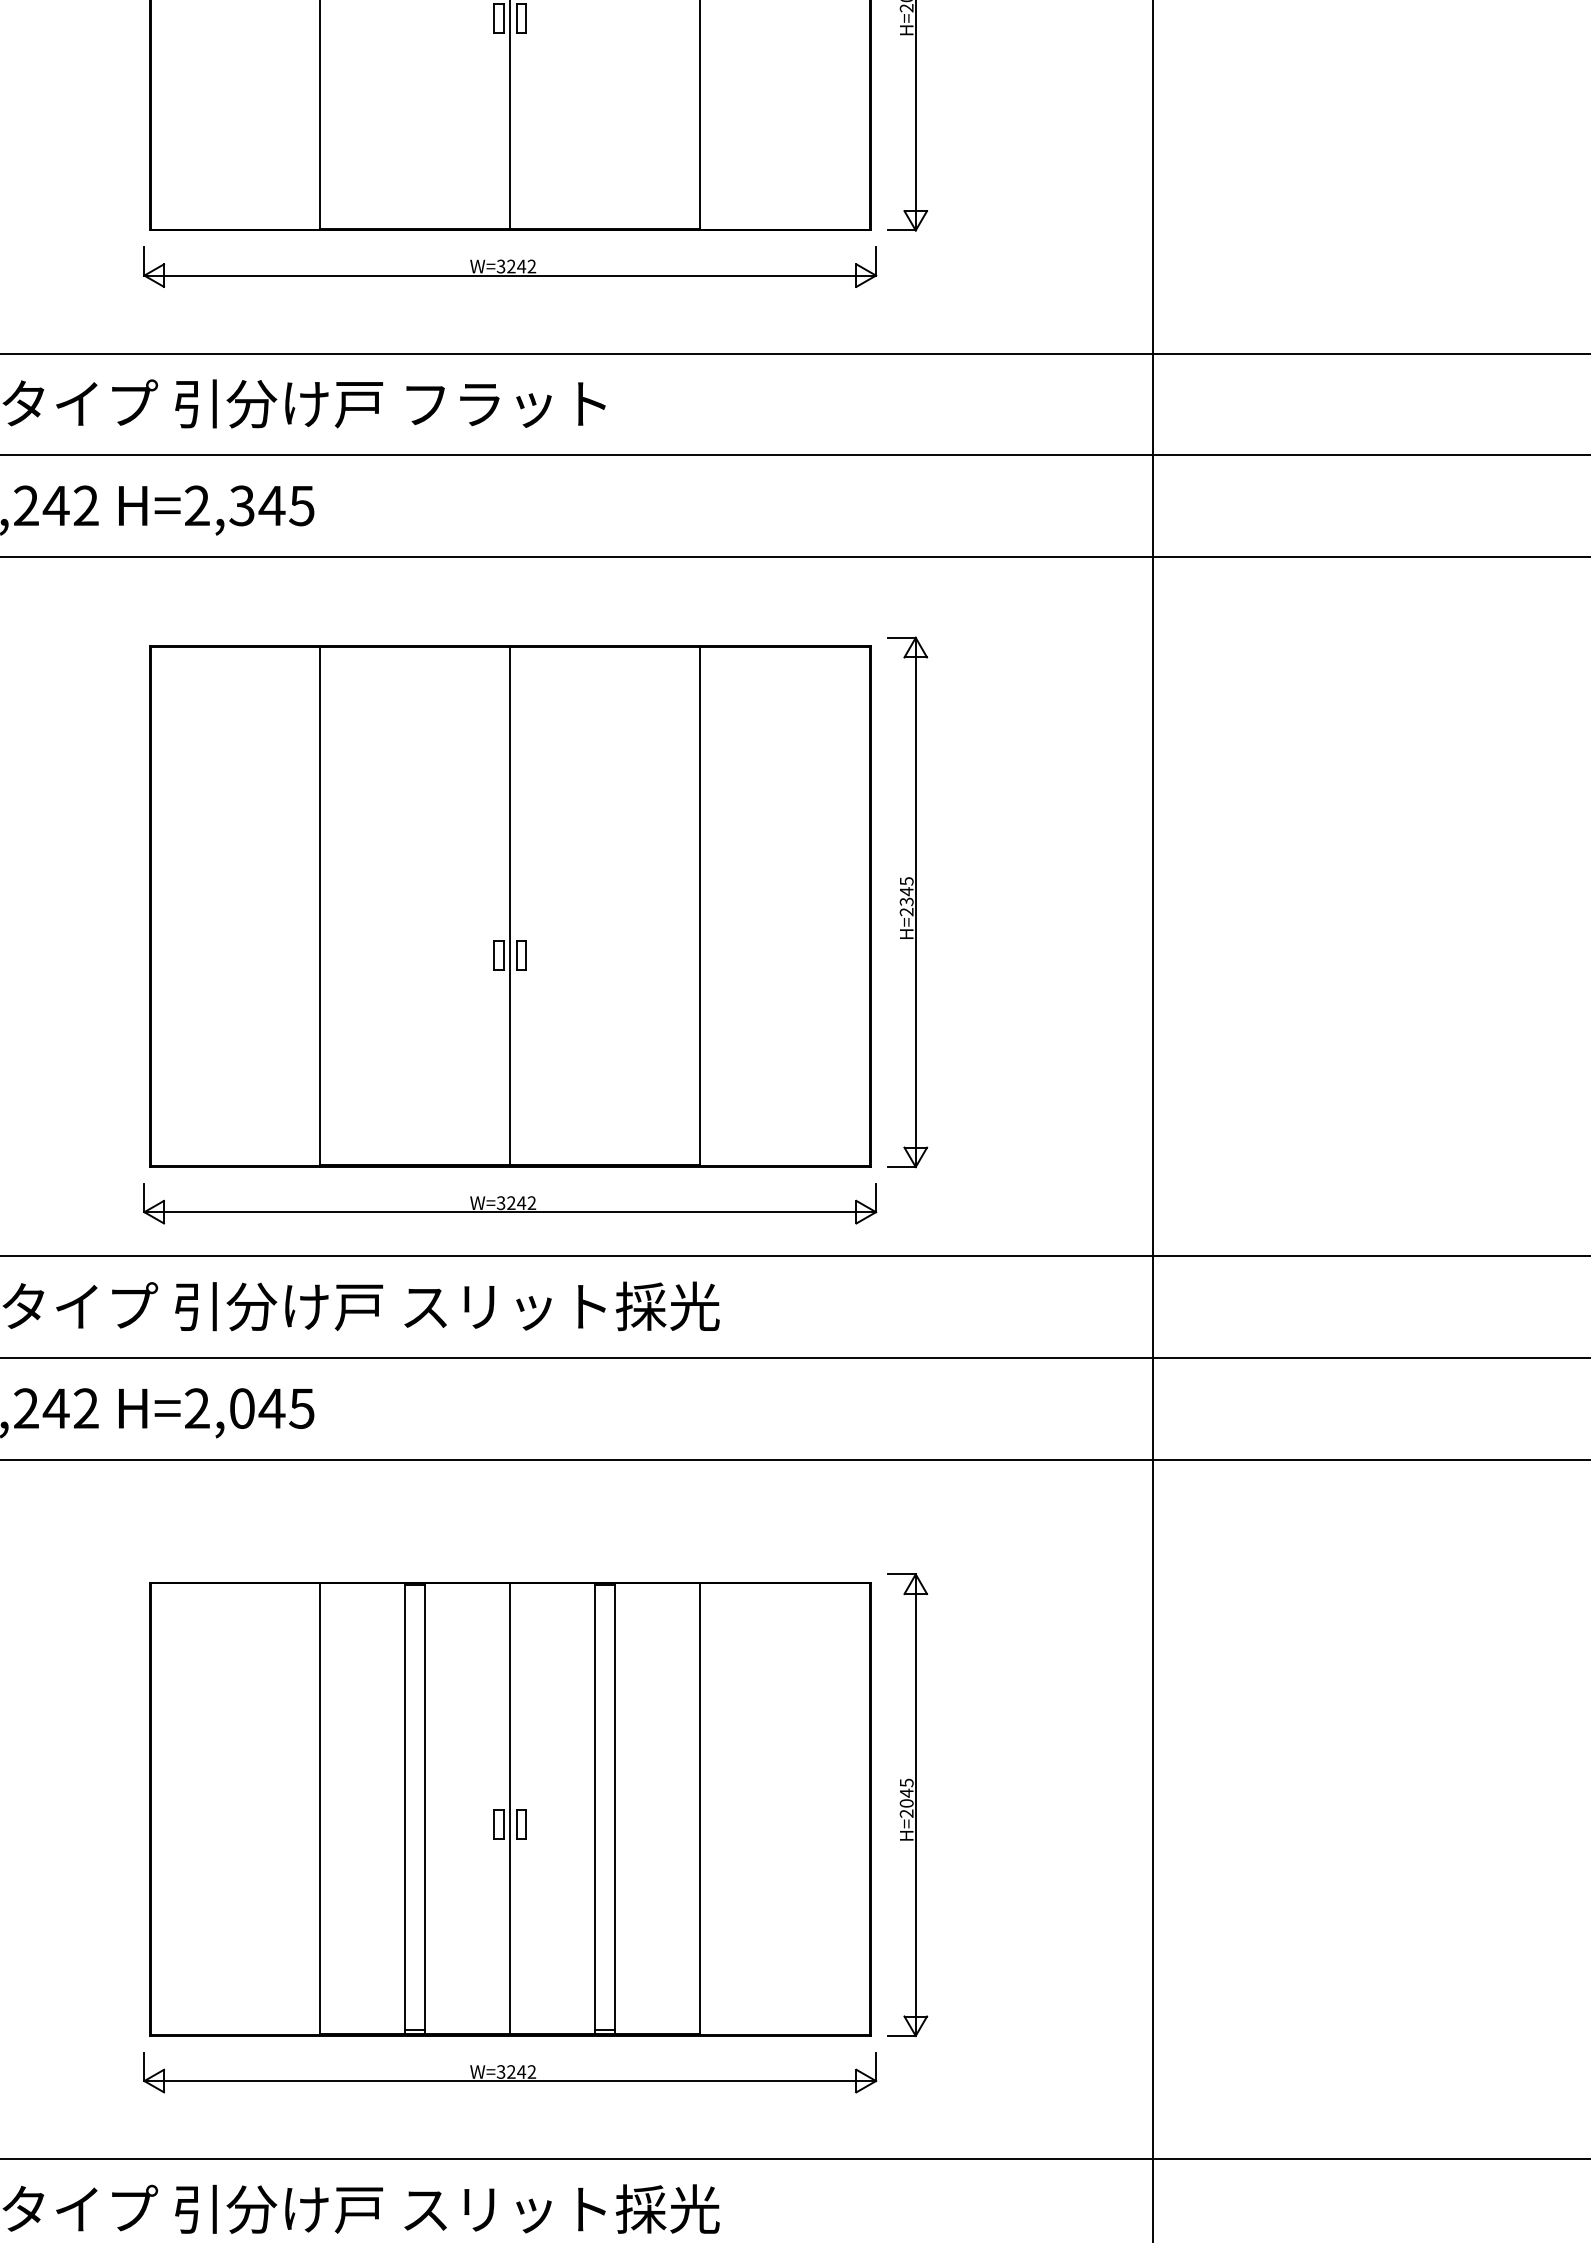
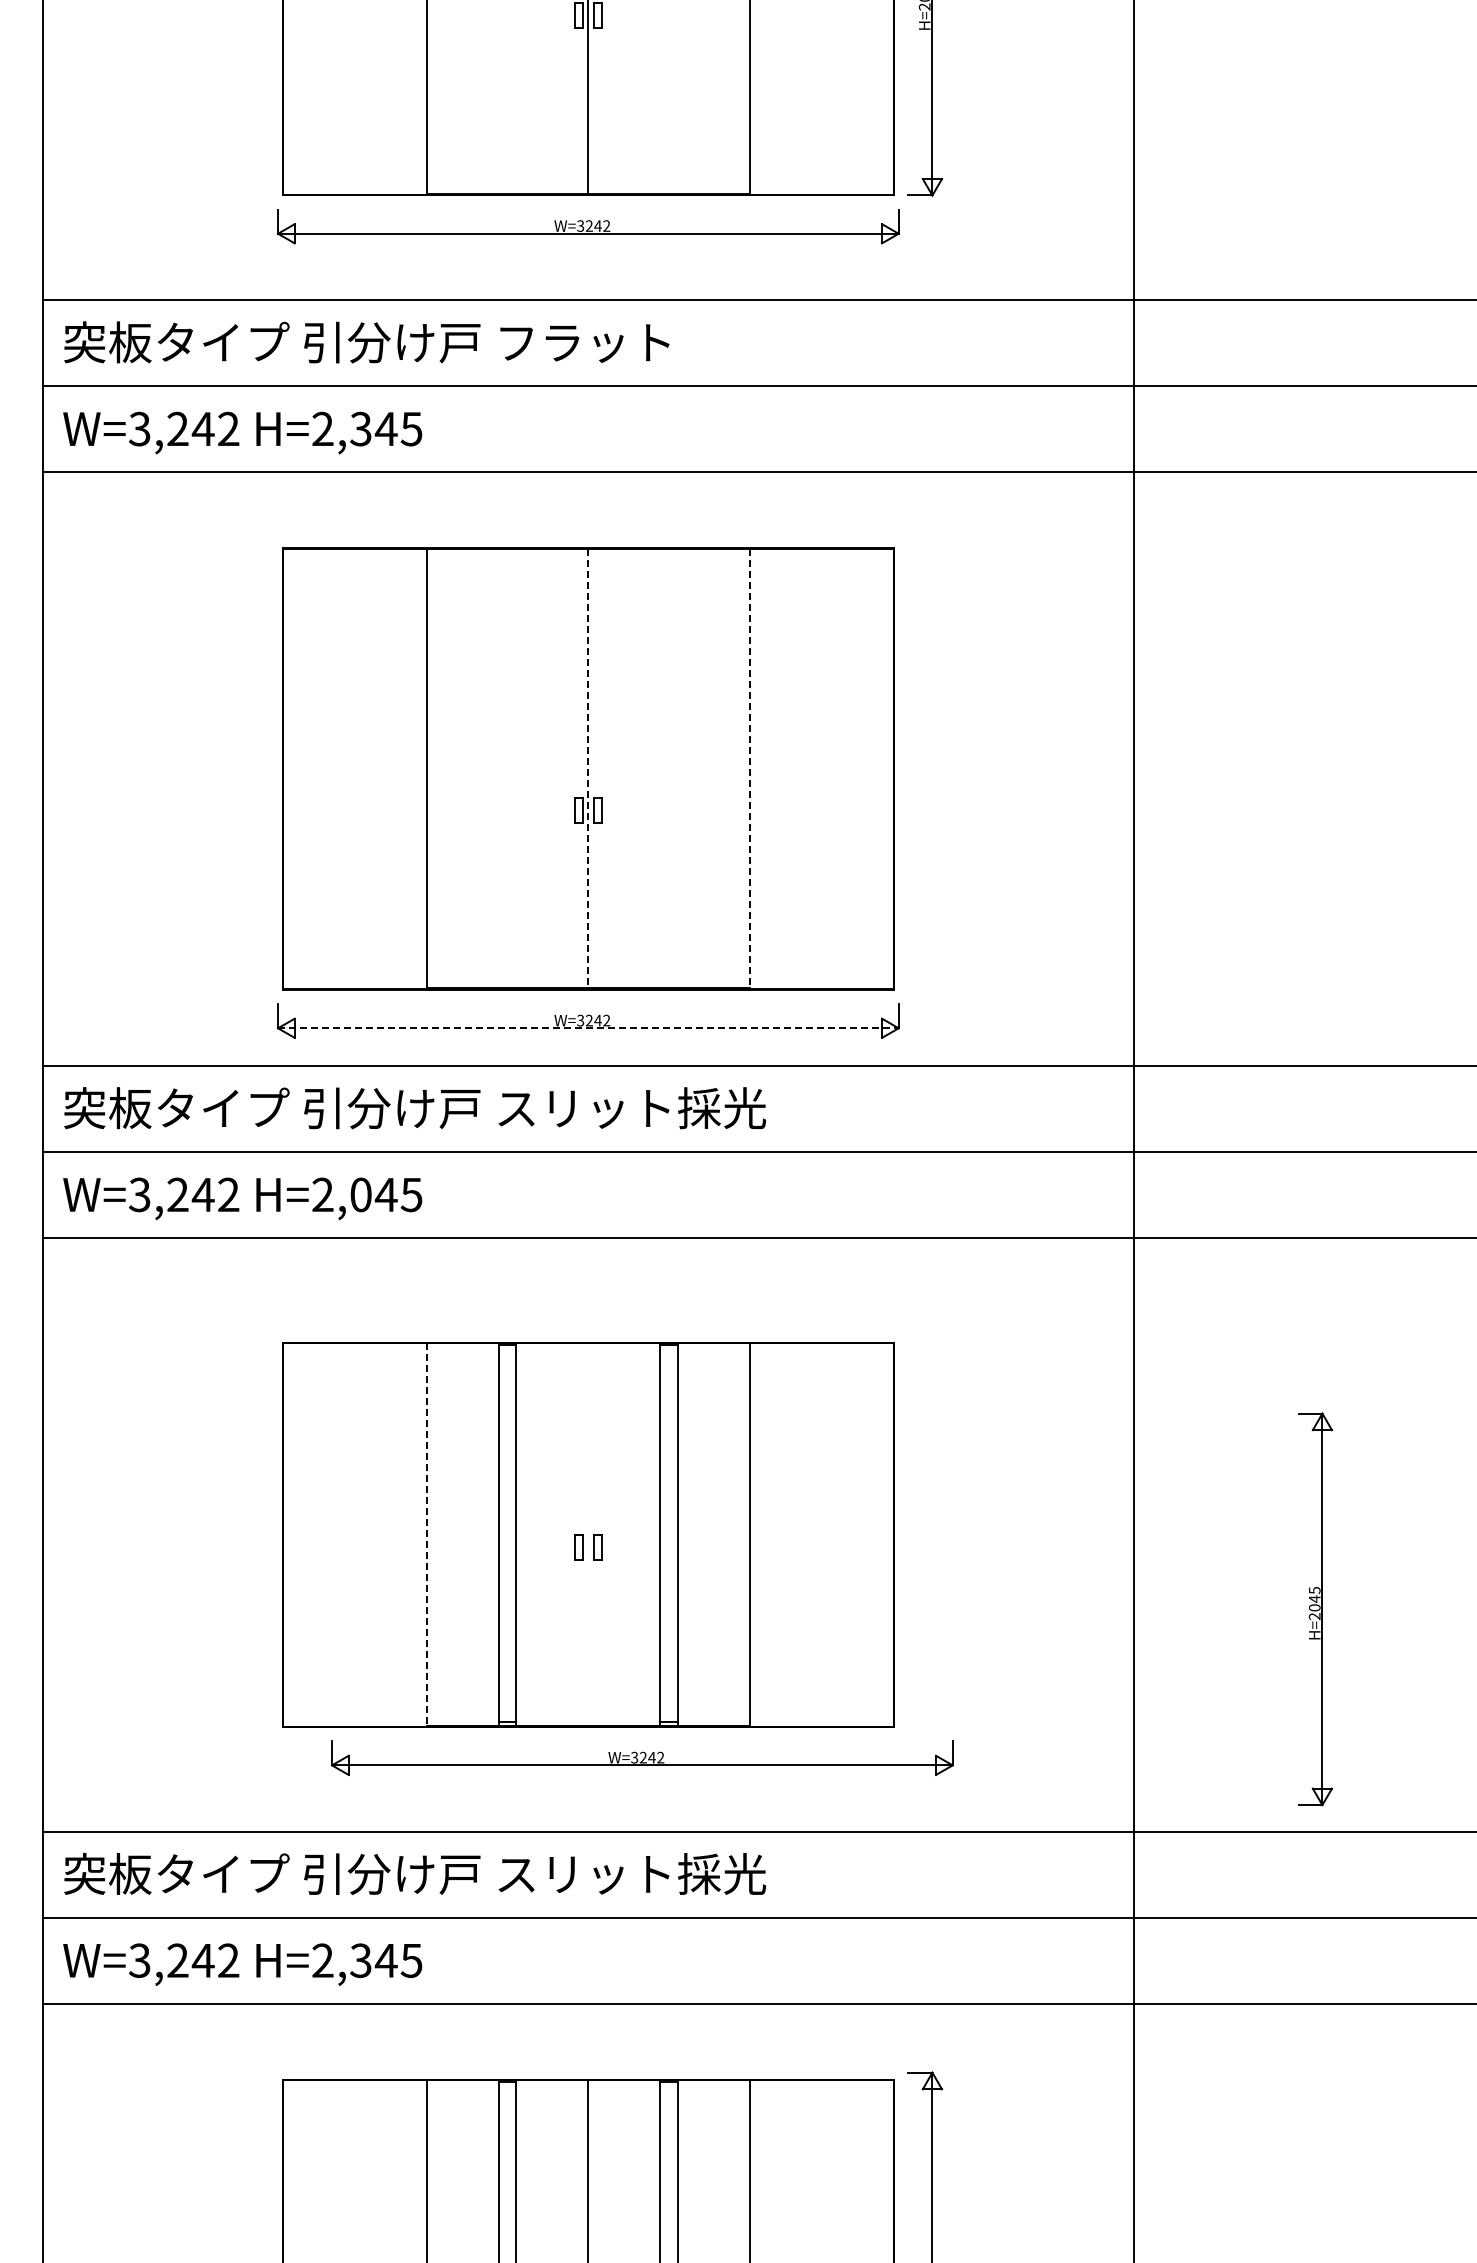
part: (906, 902) -> (924, 765), removed
line: (510, 905) -> (588, 768), solid -> dashed
line: (700, 905) -> (749, 768), solid -> dashed
line: (510, 1212) -> (588, 1028), solid -> dashed
part: (906, 1805) -> (1314, 1609), moved
line: (320, 1808) -> (427, 1534), solid -> dashed
line: (510, 1808) -> (588, 1534), removed
part: (509, 2071) -> (641, 1757), moved

